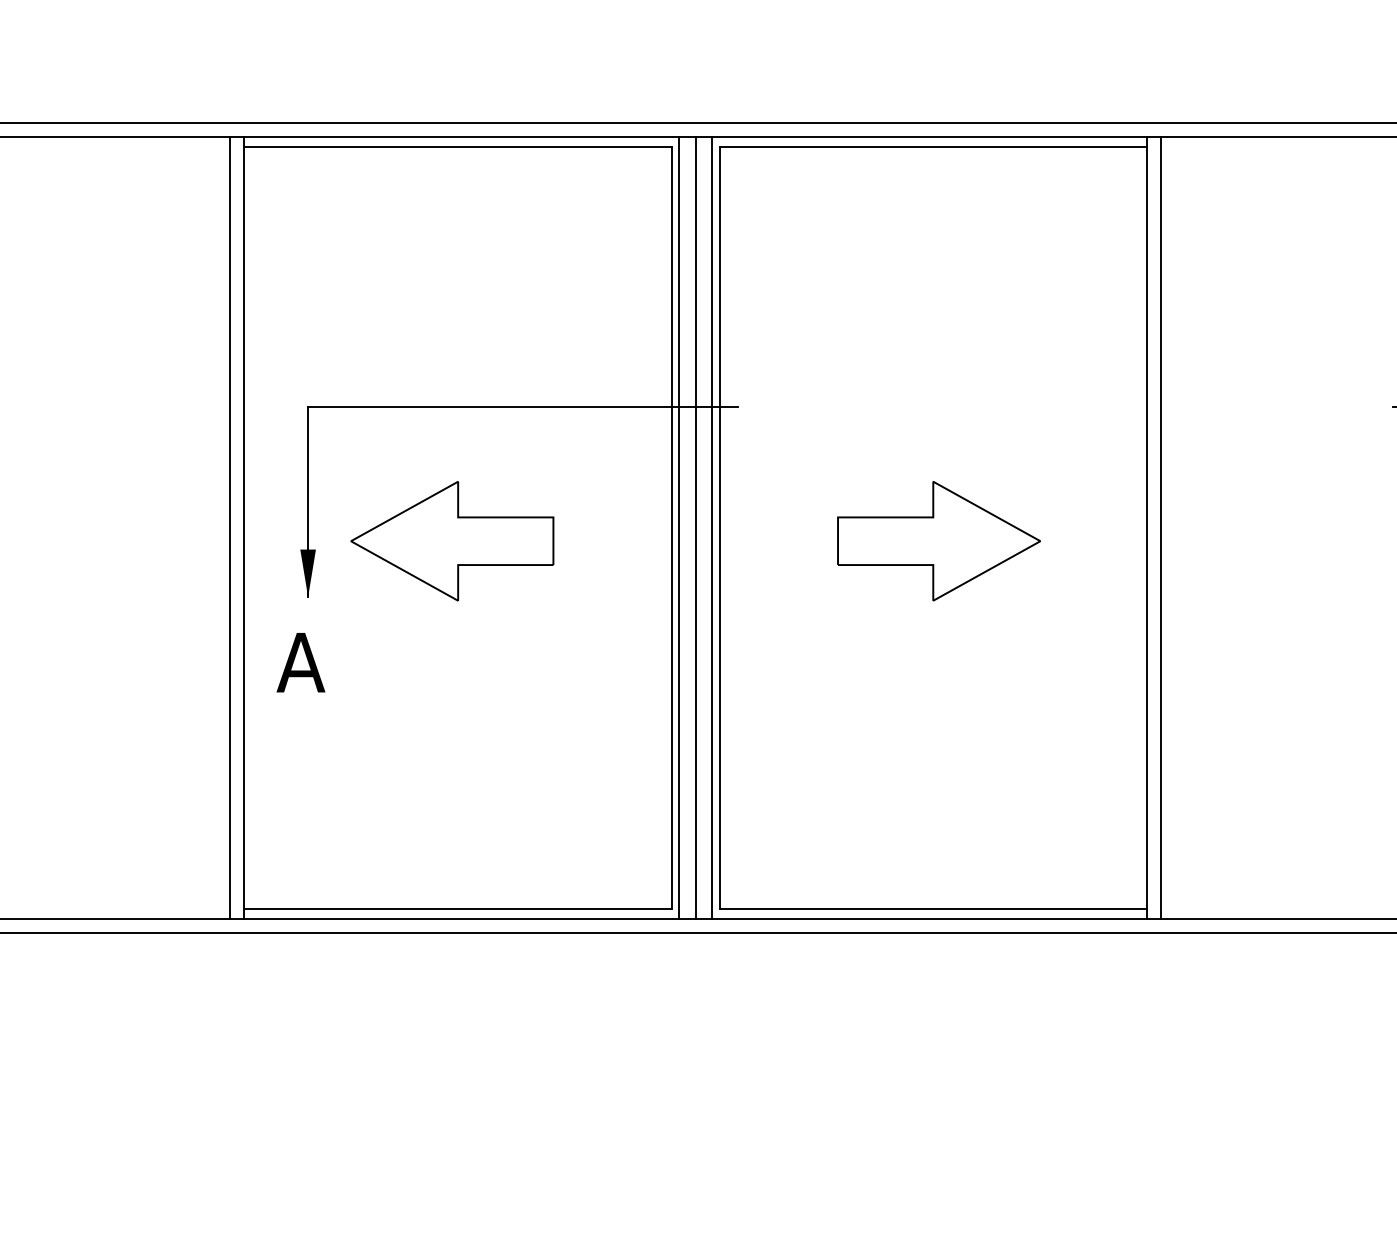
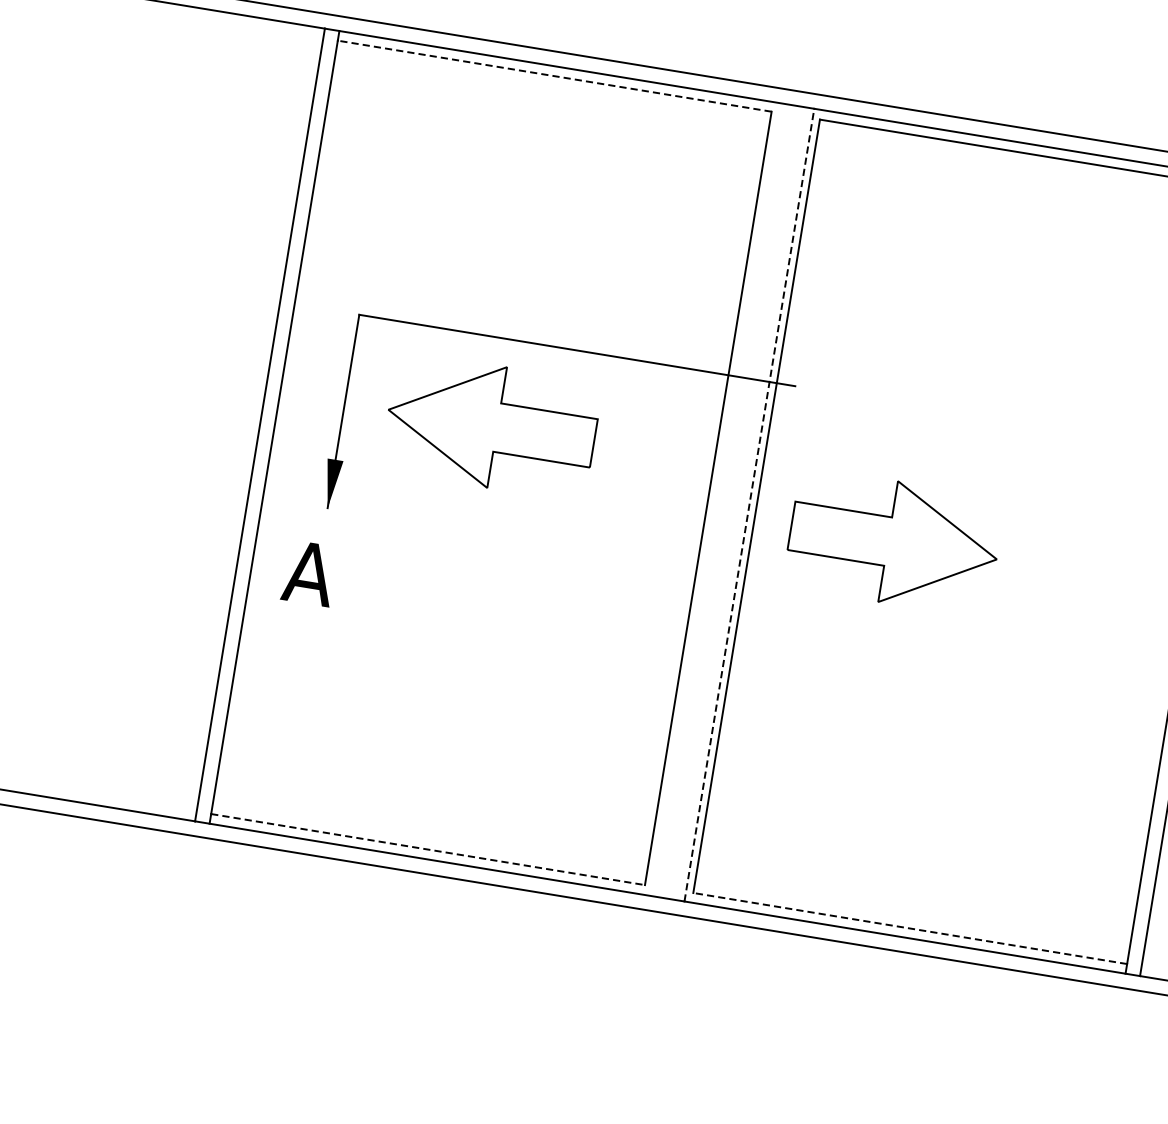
line: (458, 146) -> (555, 75), solid -> dashed
line: (679, 527) -> (716, 499), removed
line: (695, 527) -> (732, 501), removed
line: (712, 528) -> (749, 505), solid -> dashed
part: (452, 541) -> (491, 426), moved
part: (938, 541) -> (893, 542), moved
line: (458, 909) -> (428, 850), solid -> dashed
line: (933, 909) -> (910, 929), solid -> dashed

